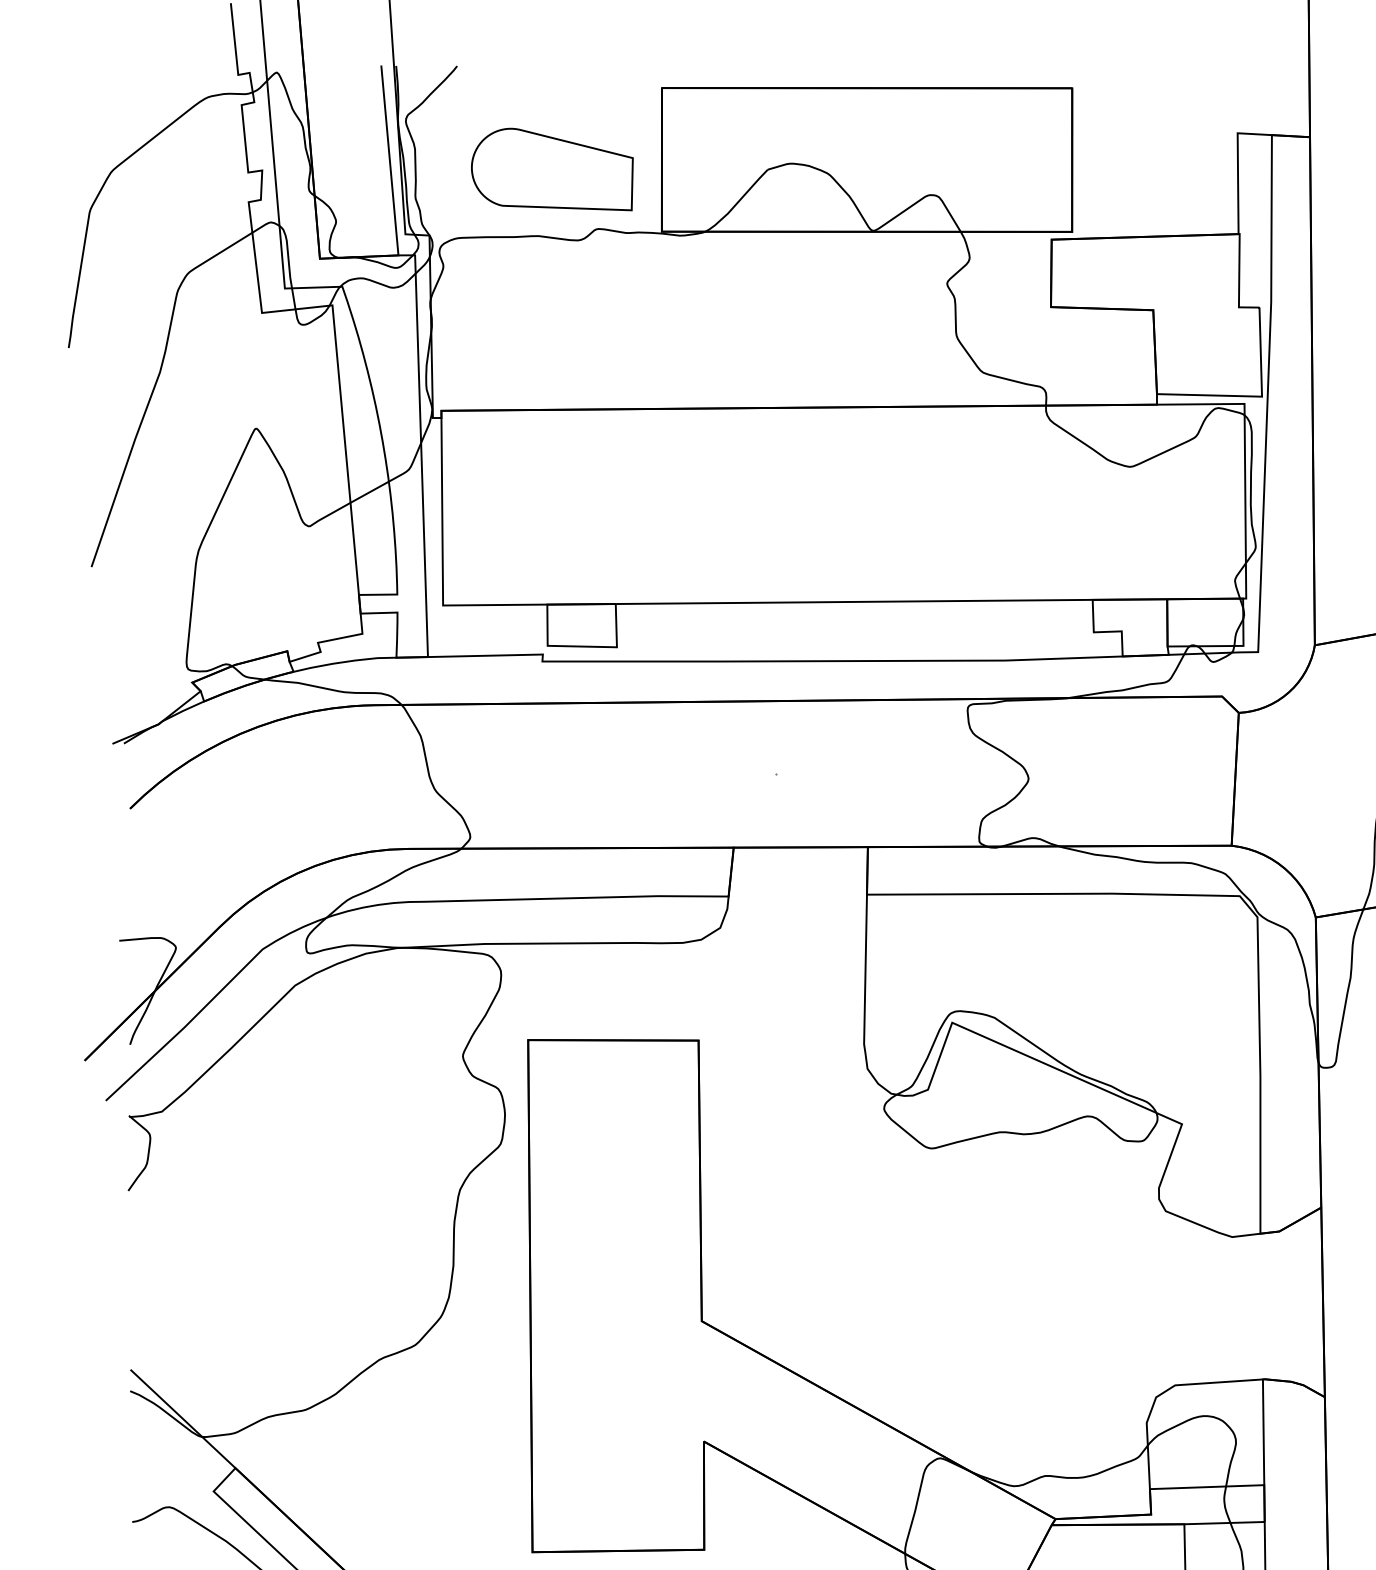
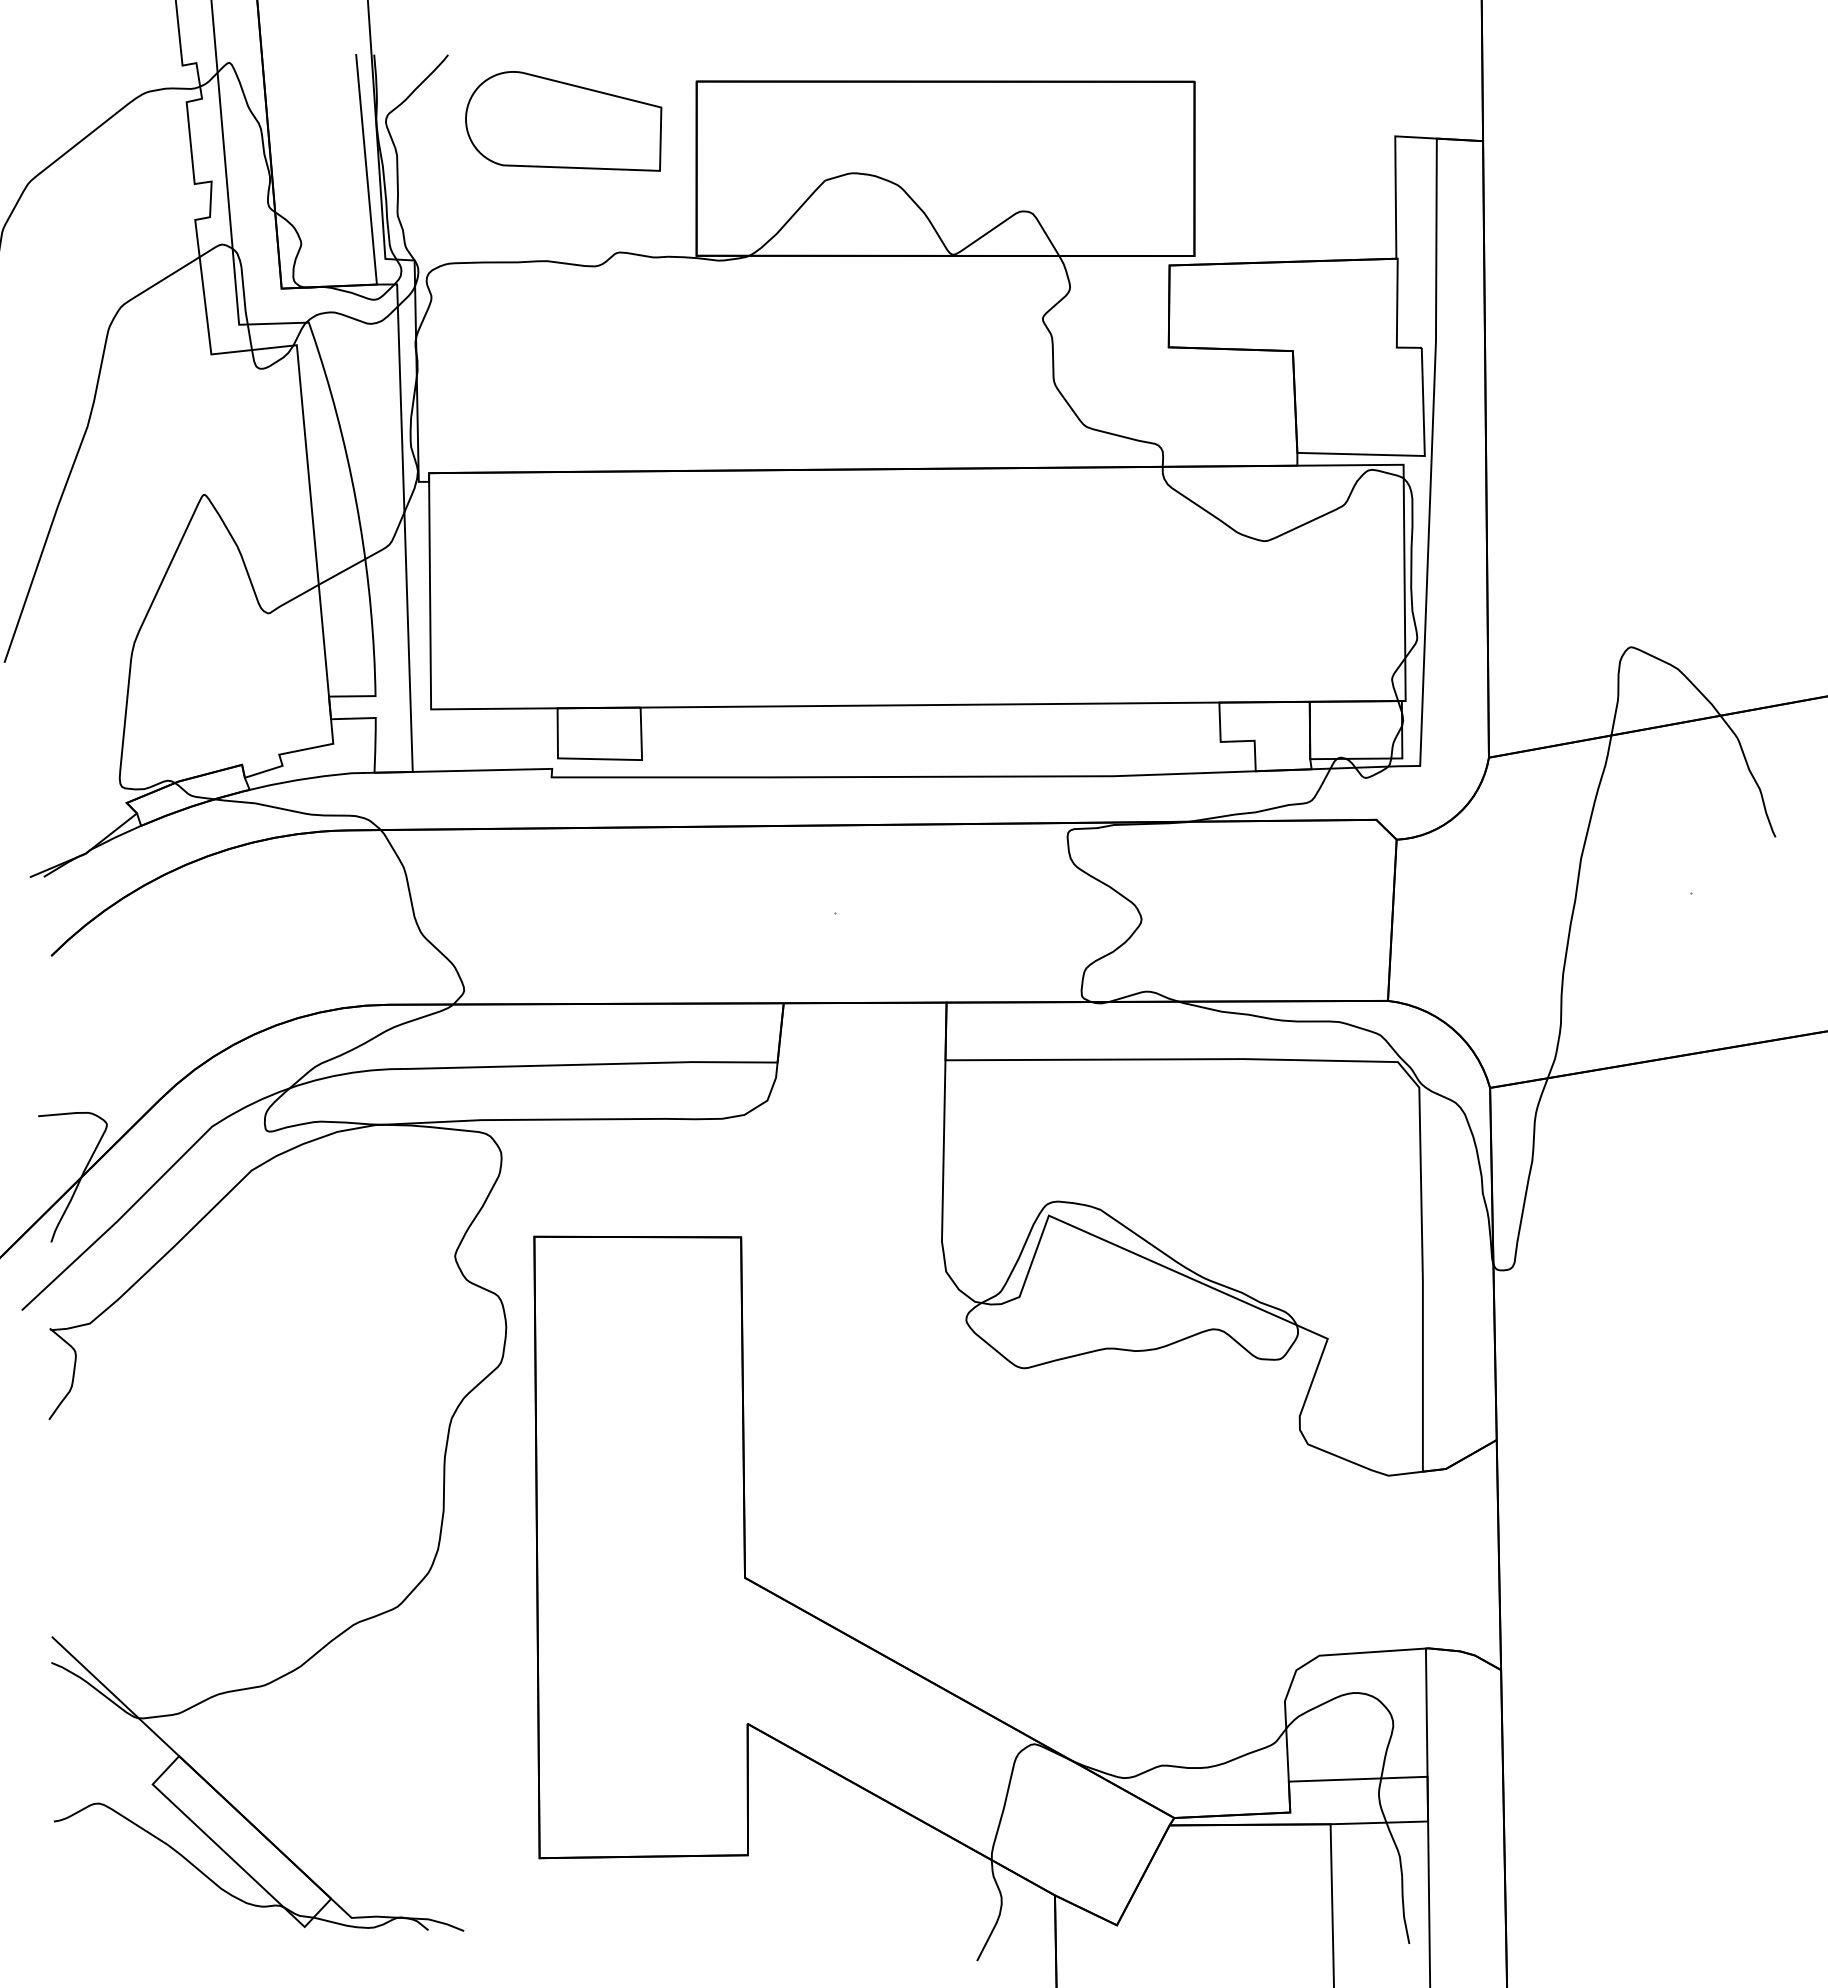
part: (552, 169) -> (563, 121), moved

